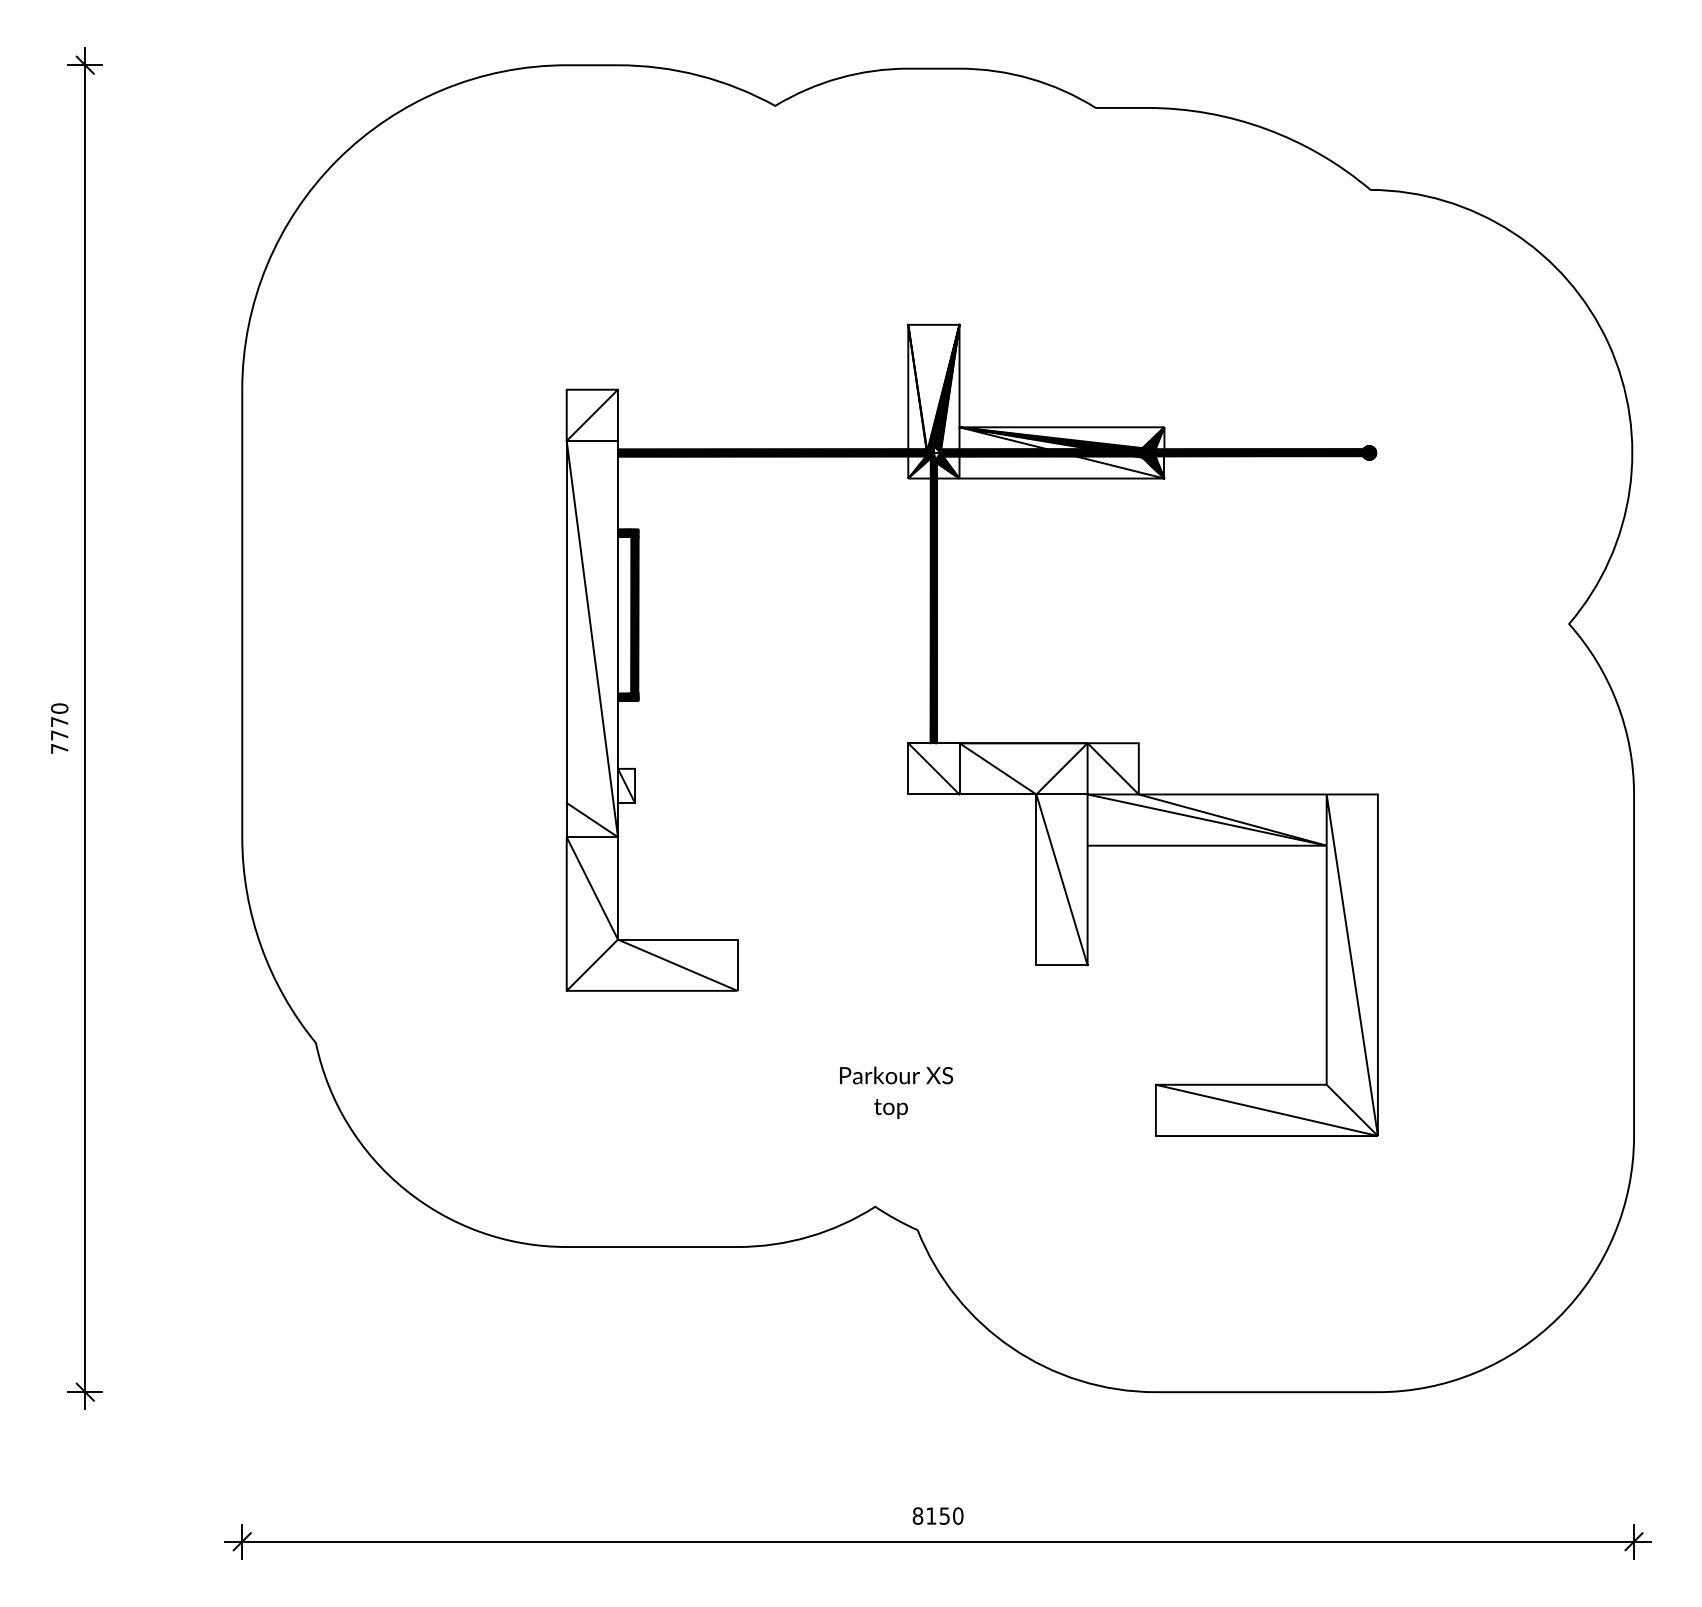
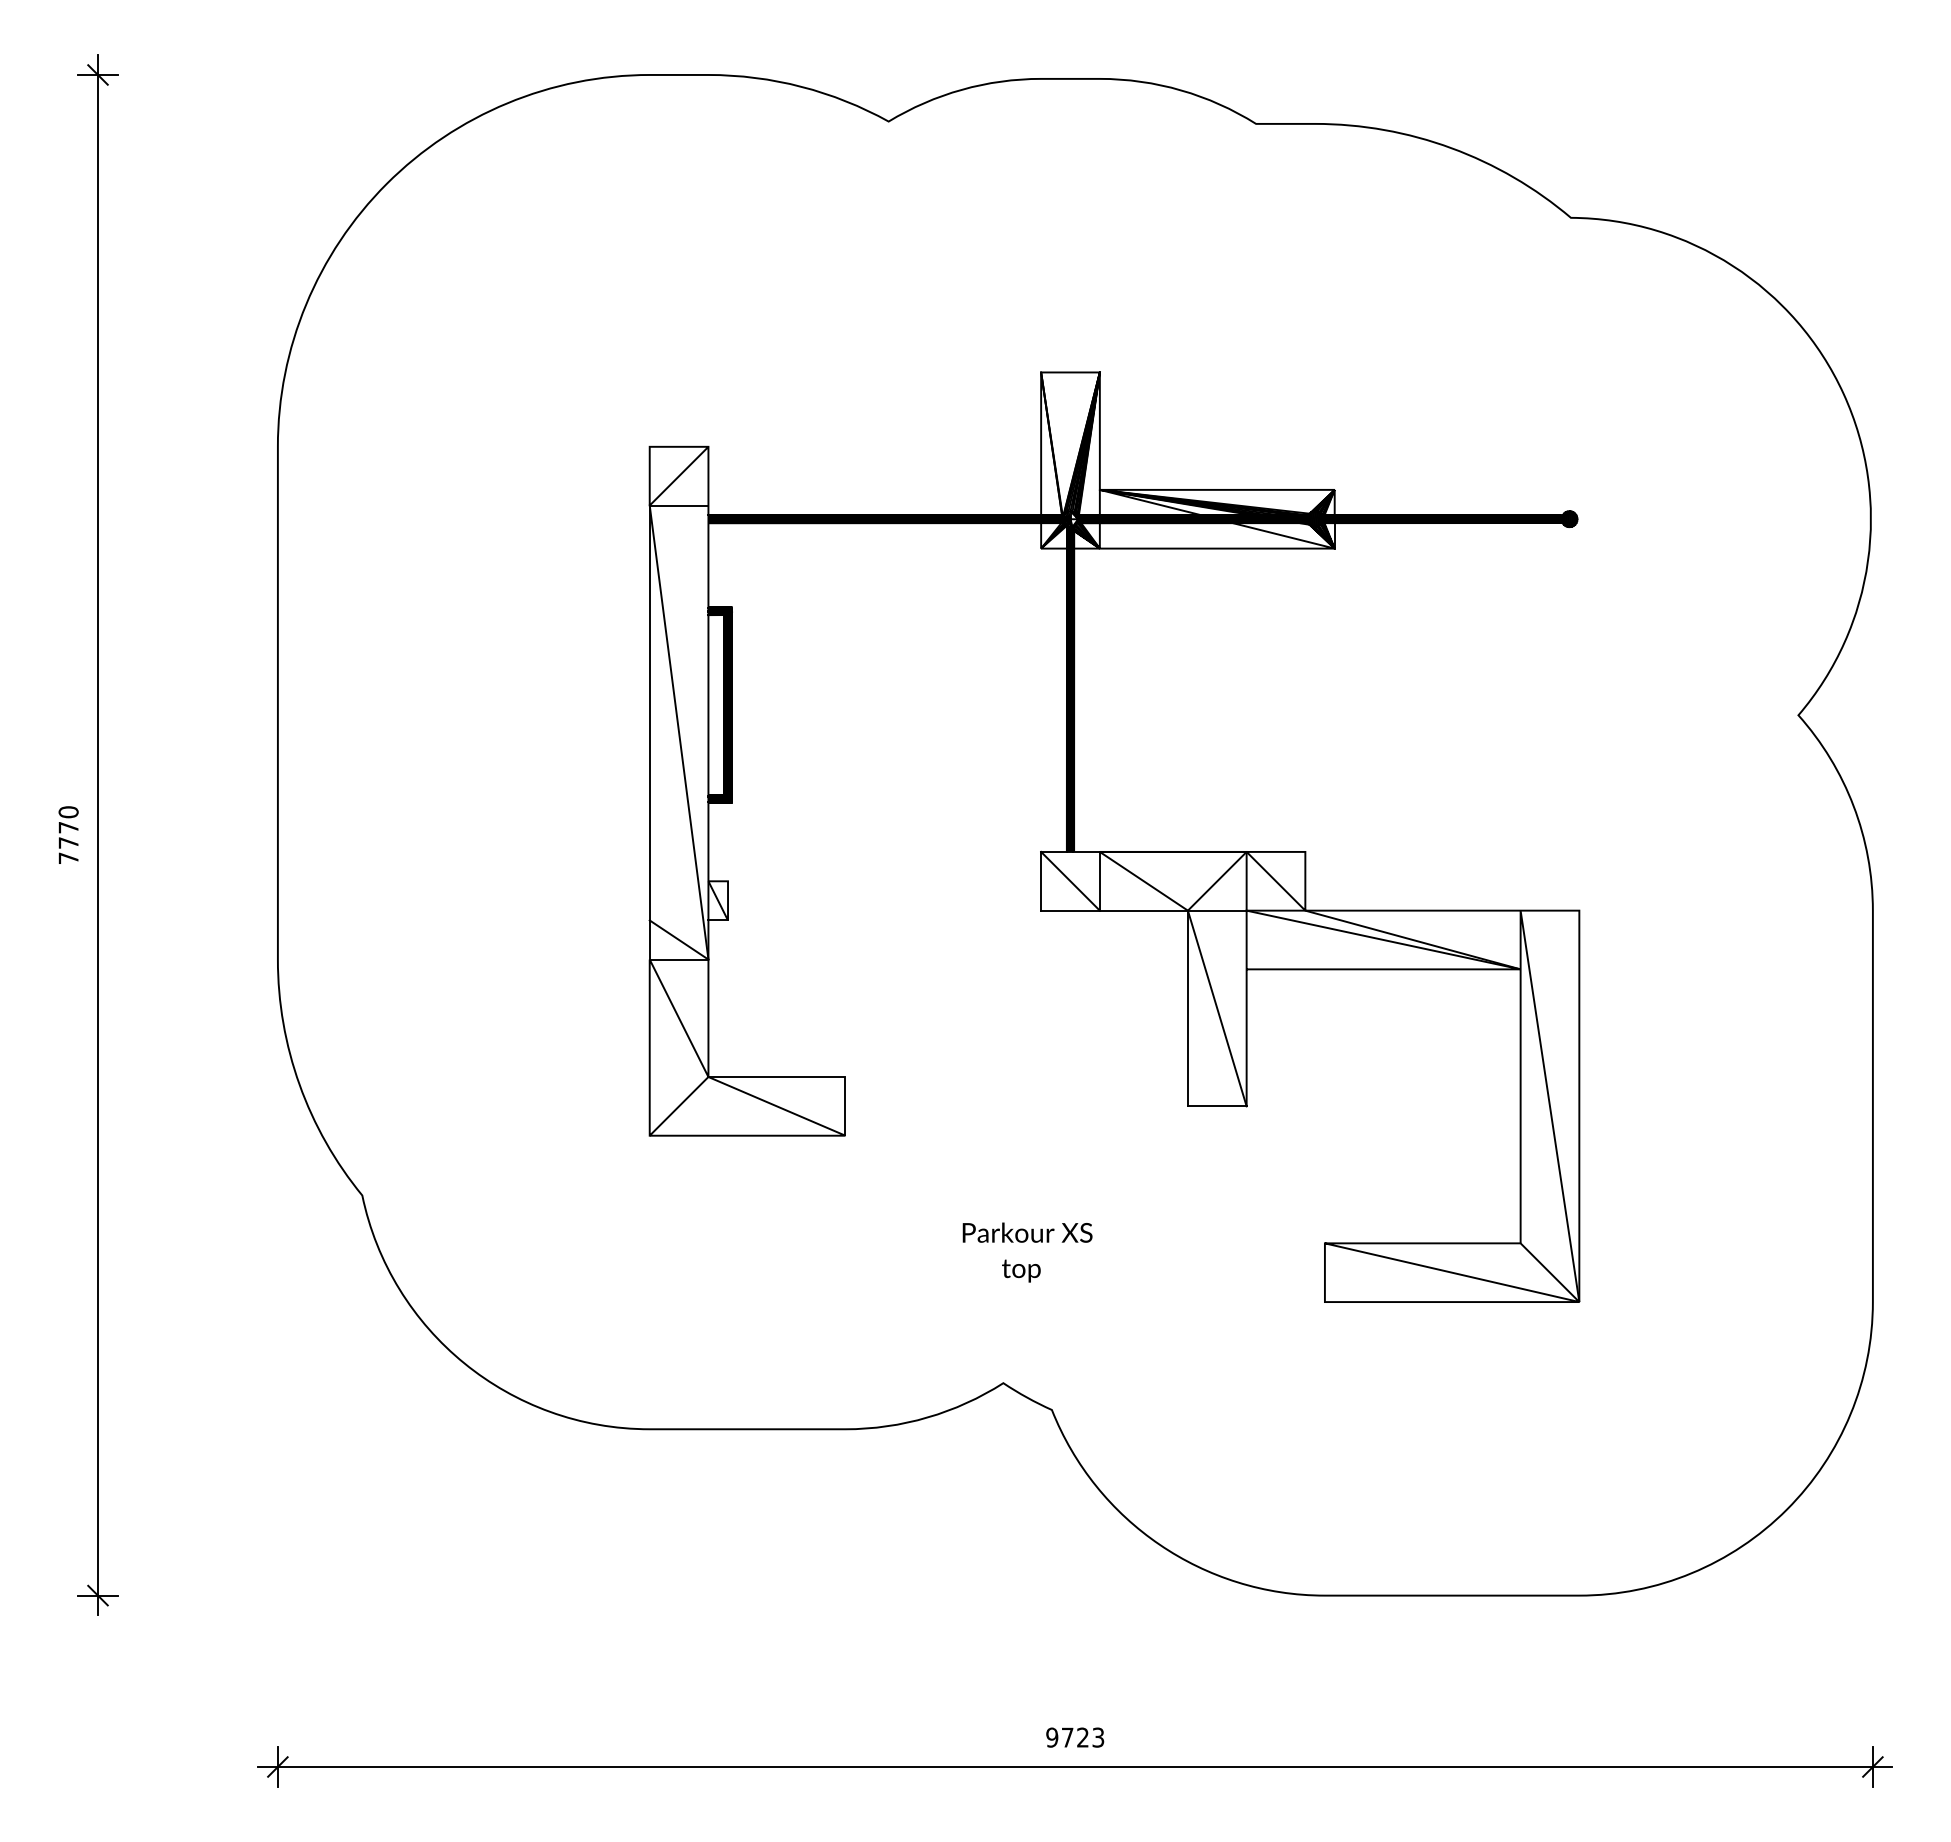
text: (938, 1515) -> (1075, 1737), 8150 -> 9723

